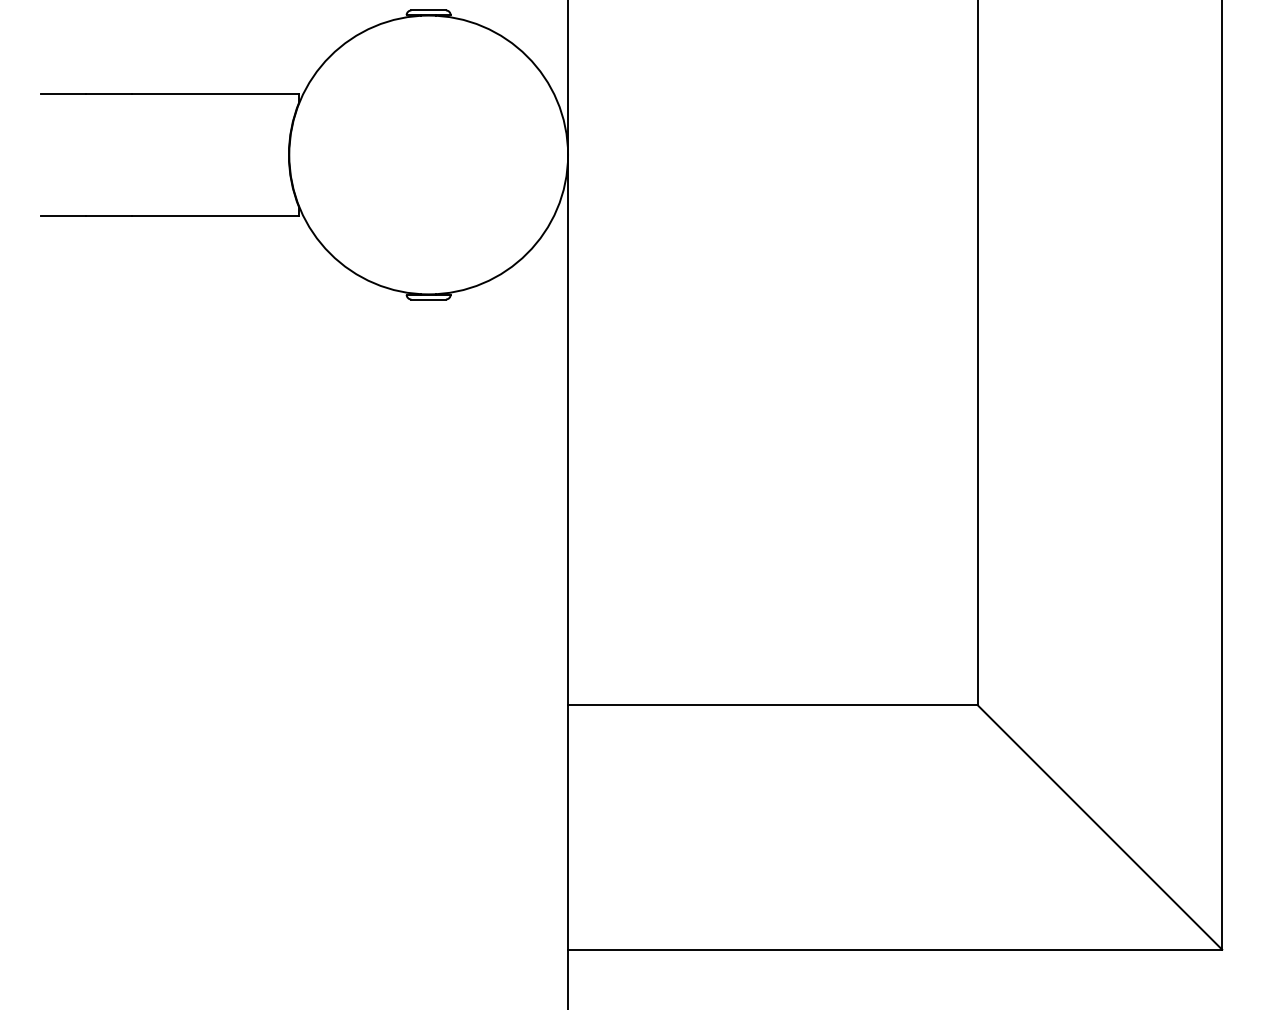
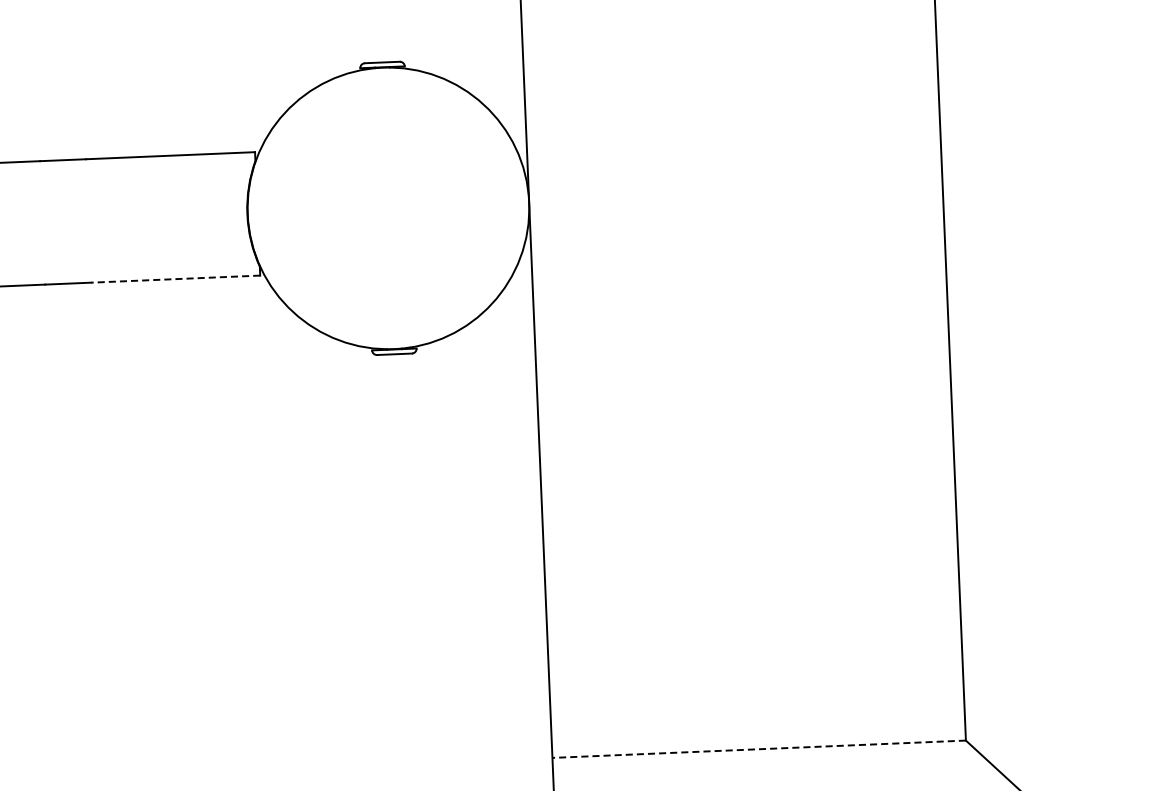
line: (215, 216) -> (175, 279), solid -> dashed
line: (772, 705) -> (758, 749), solid -> dashed

